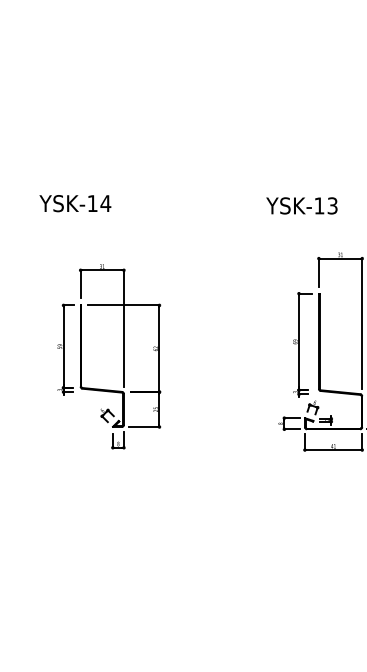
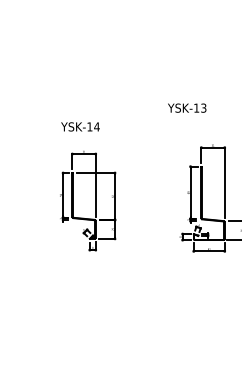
text: (75, 202) -> (80, 126), moved
text: (302, 204) -> (187, 107), moved

